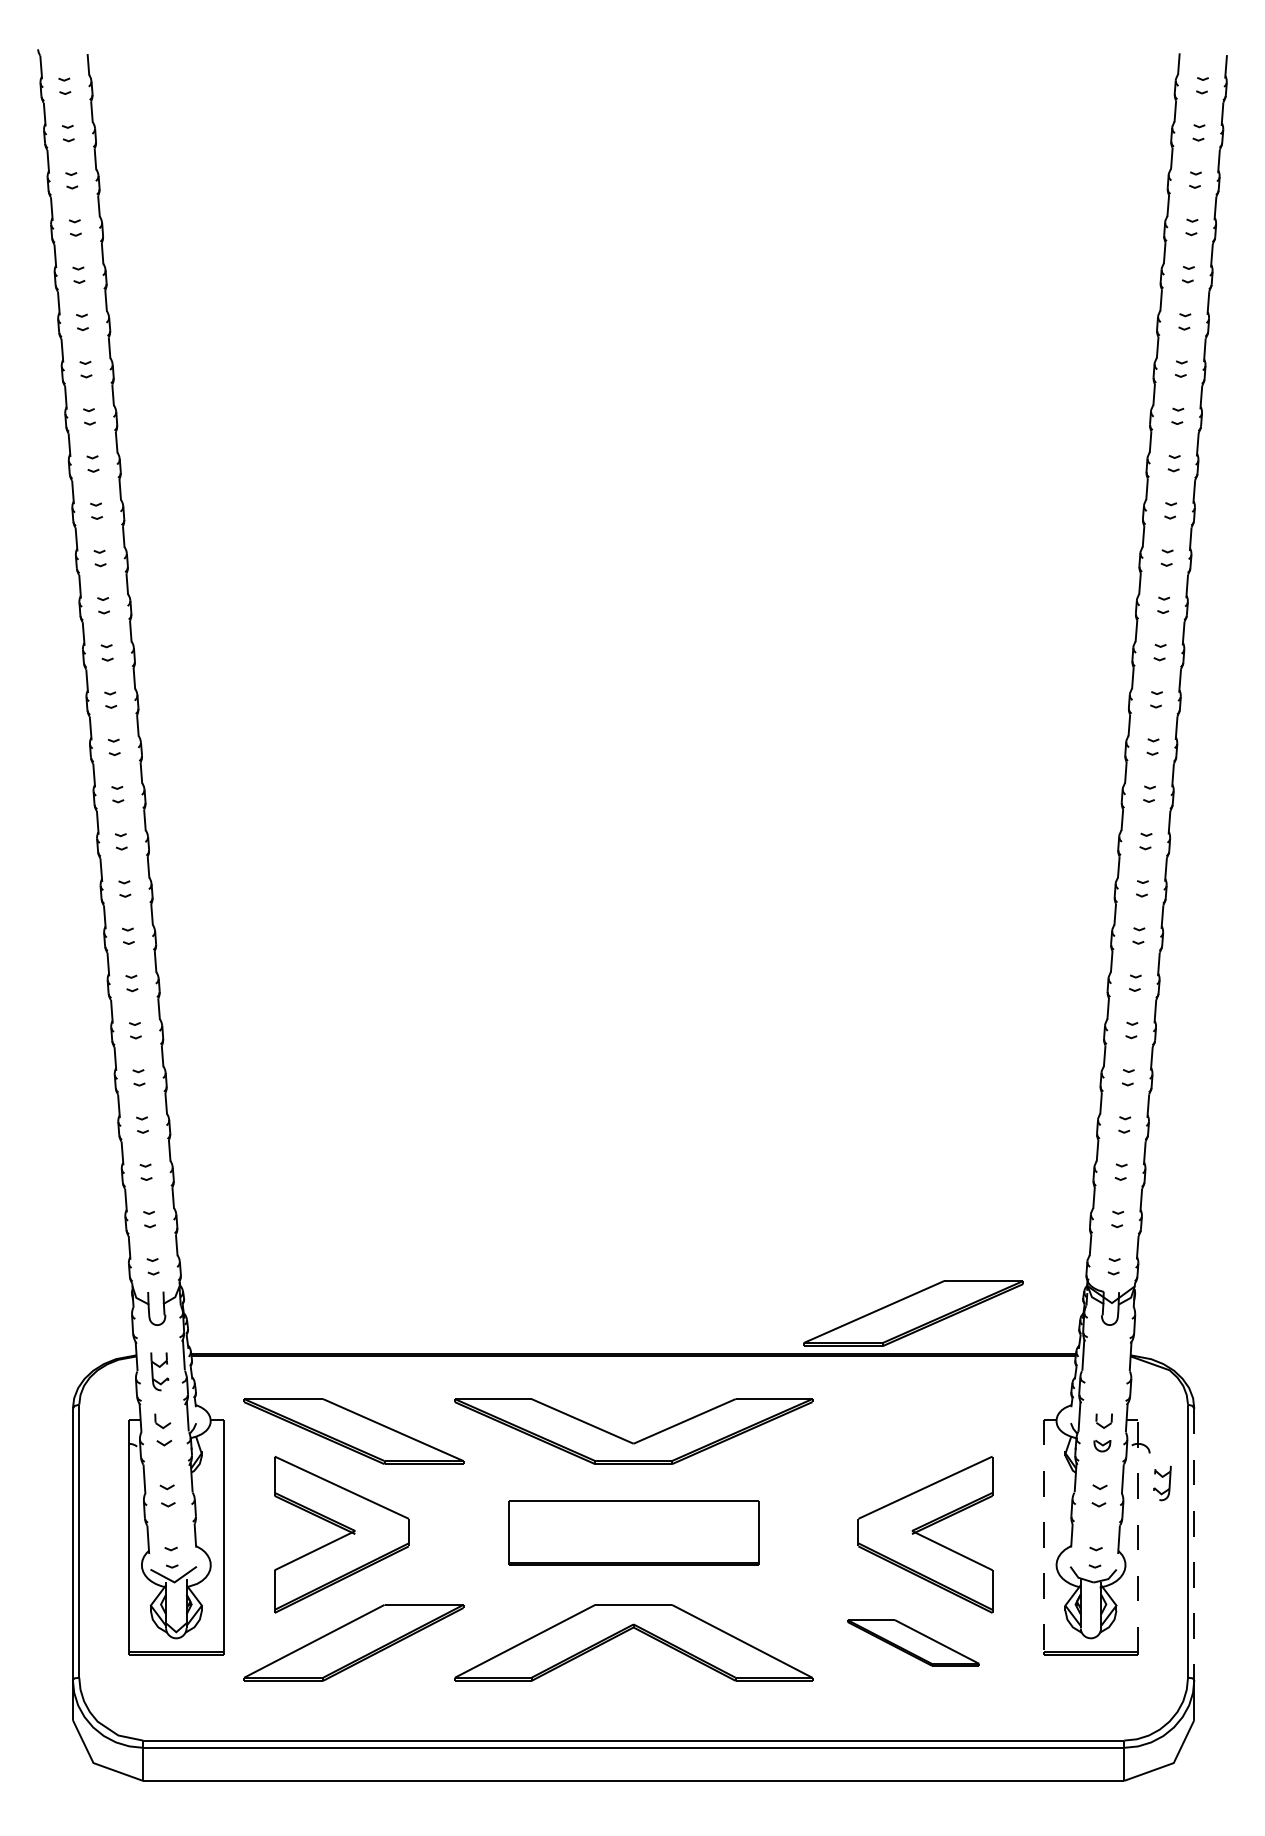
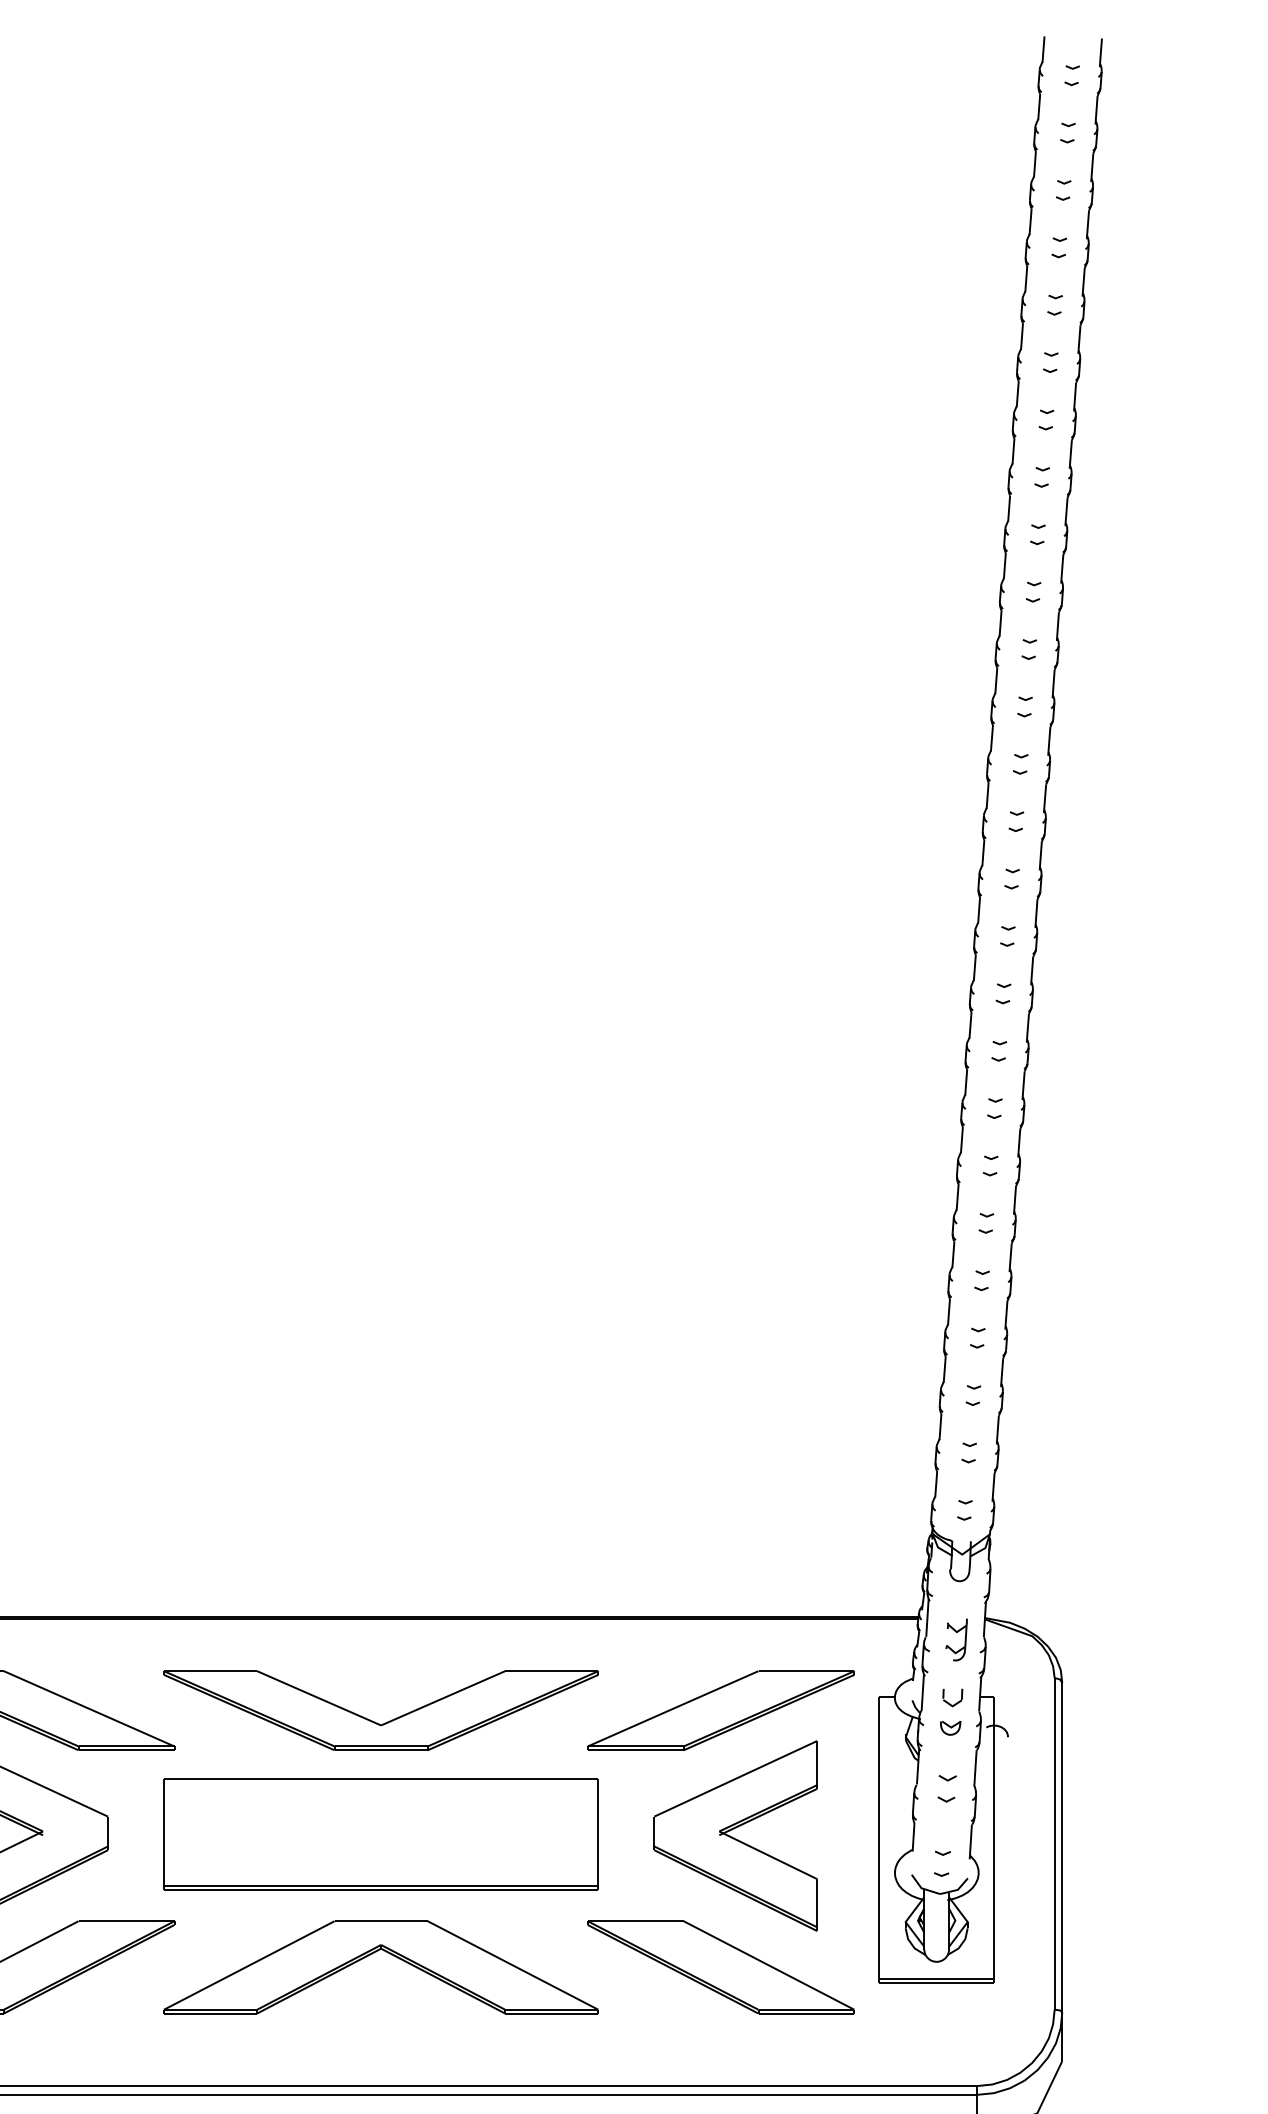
part: (913, 1313) -> (721, 1710), moved
part: (1162, 1483) -> (956, 1640), moved
part: (633, 1533) -> (380, 1834), size x1.43
line: (1138, 1534) -> (994, 1835), dashed -> solid
line: (1043, 1535) -> (879, 1836), dashed -> solid
line: (1194, 1544) -> (1062, 1847), dashed -> solid
part: (913, 1642) -> (721, 1966), size x1.67

